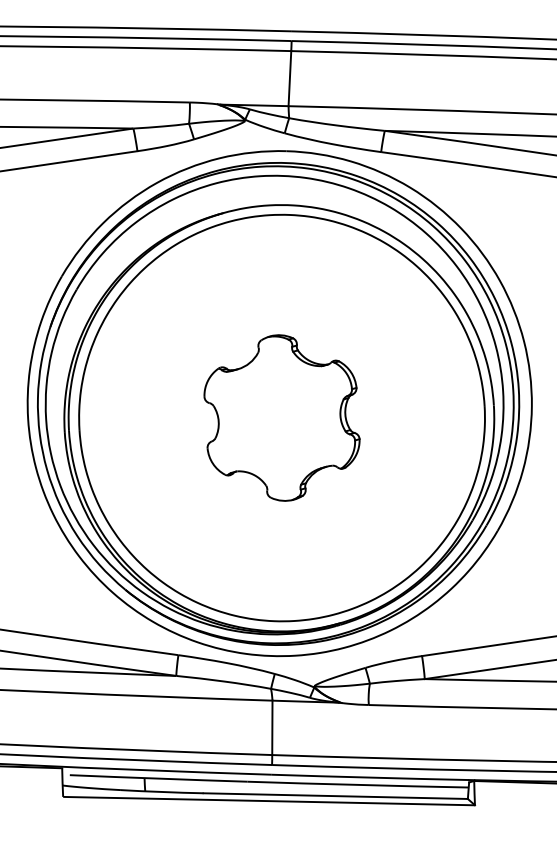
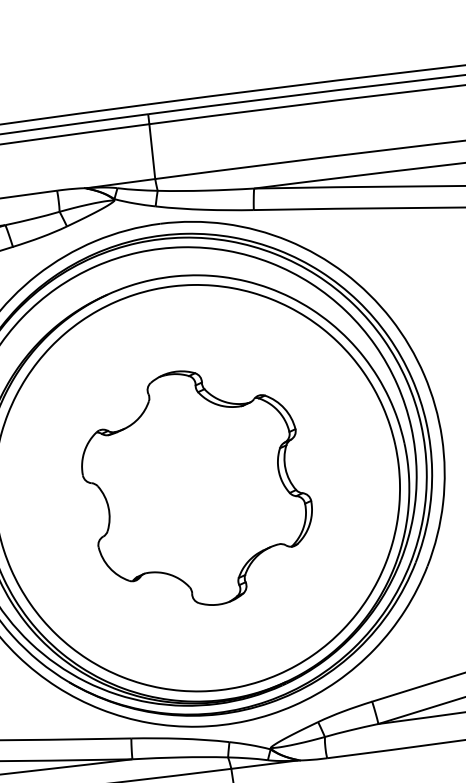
part: (281, 417) -> (196, 487), size x1.43

